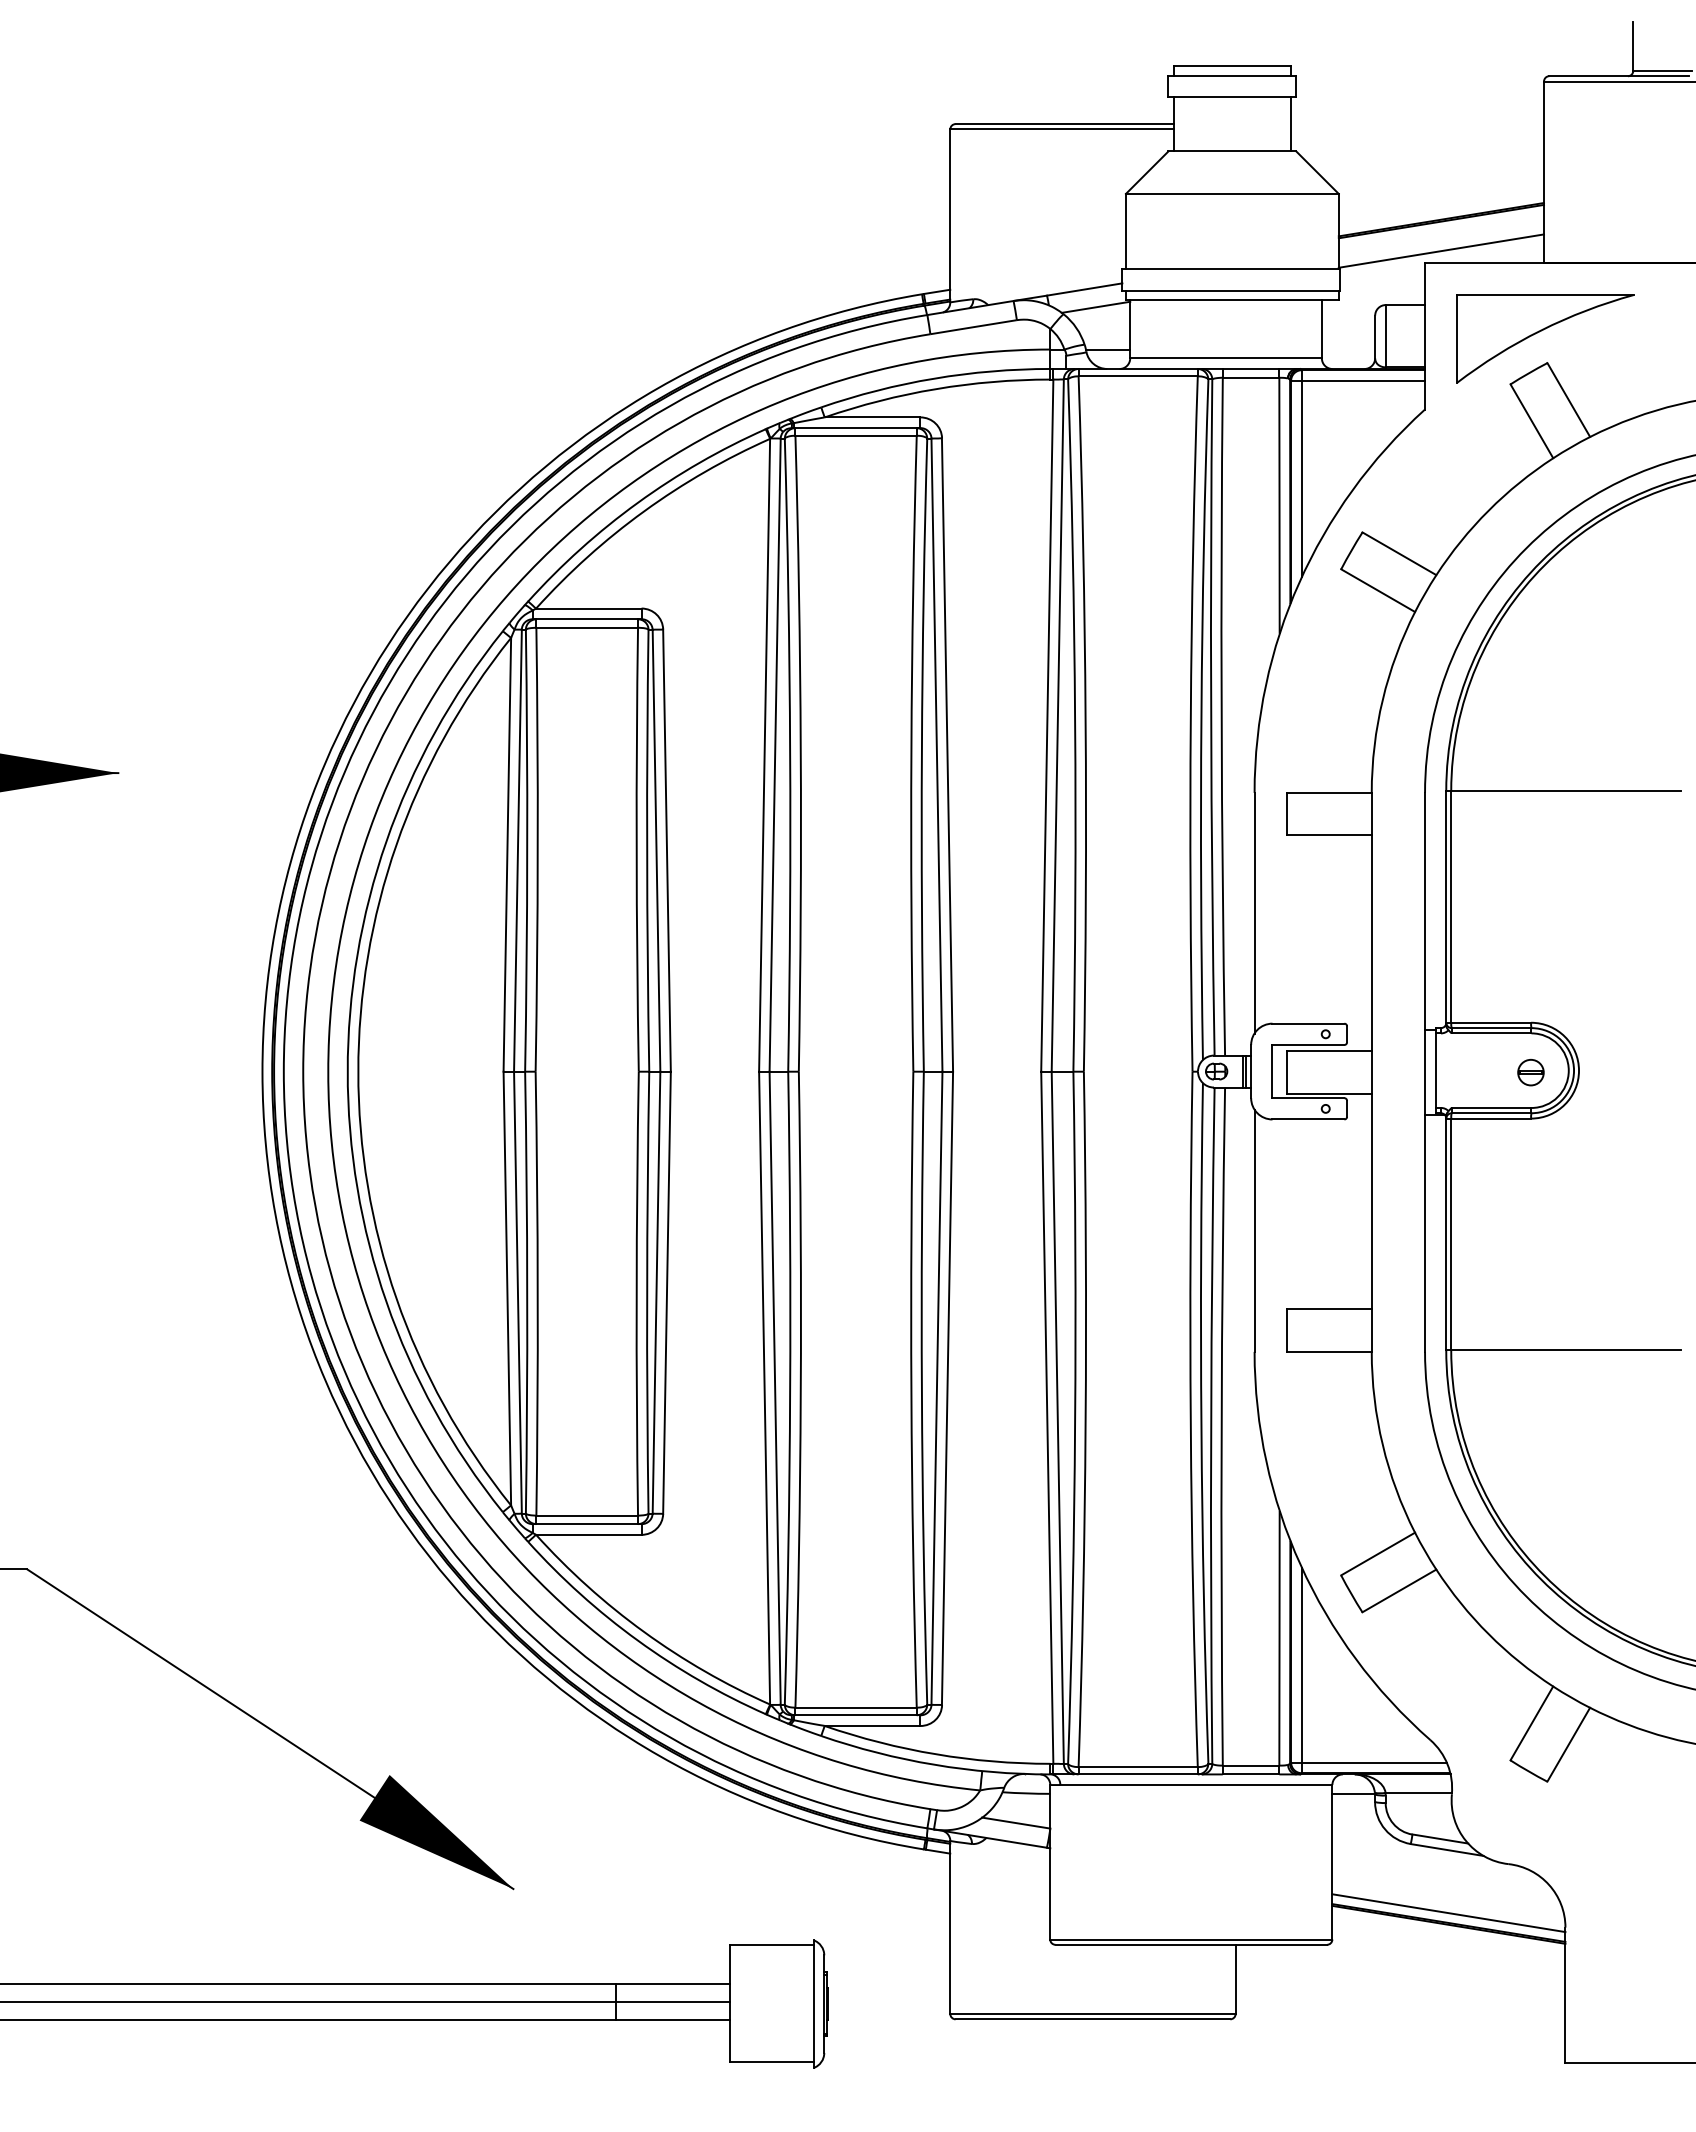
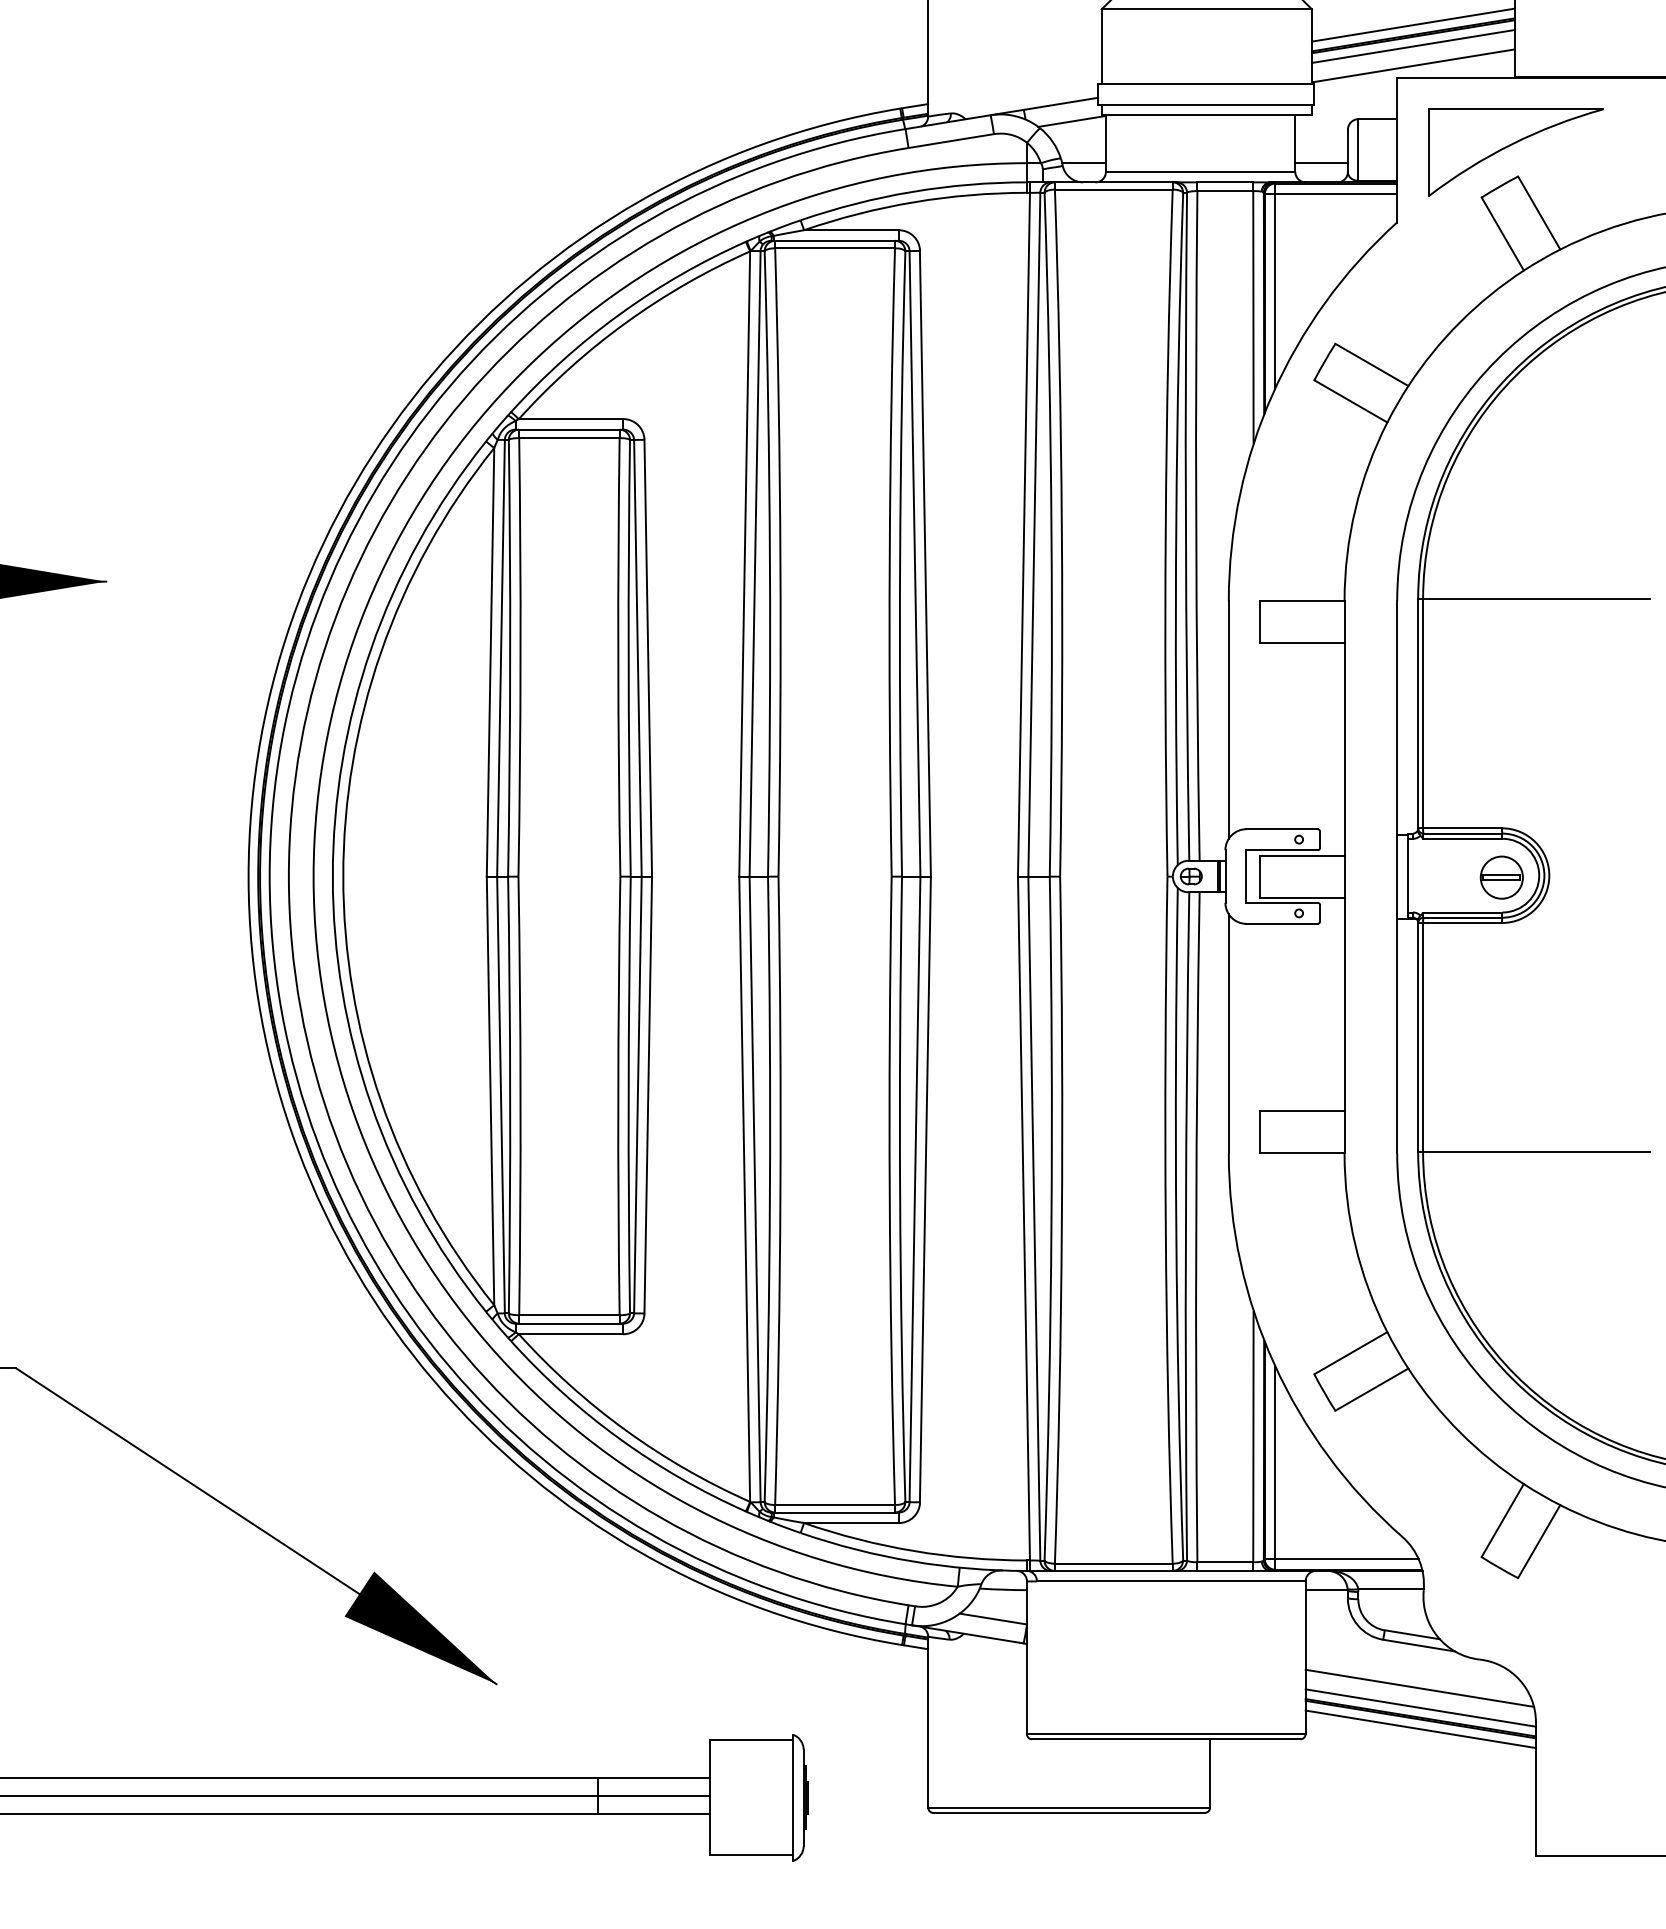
line: (1440, 209) -> (1412, 24), added
line: (1440, 231) -> (1412, 46), added
line: (1348, 349) -> (1321, 163), added
part: (1530, 1072) -> (1501, 877), size x1.67
line: (1447, 1893) -> (1419, 1688), added
line: (1448, 1934) -> (1420, 1729), added

